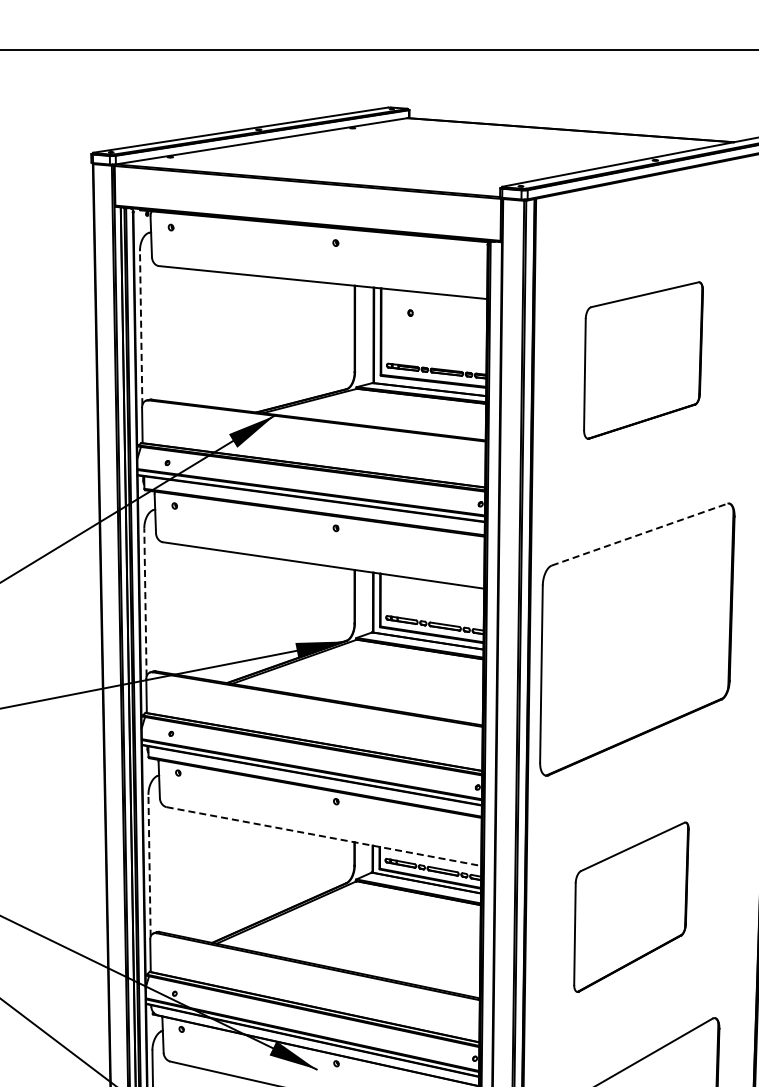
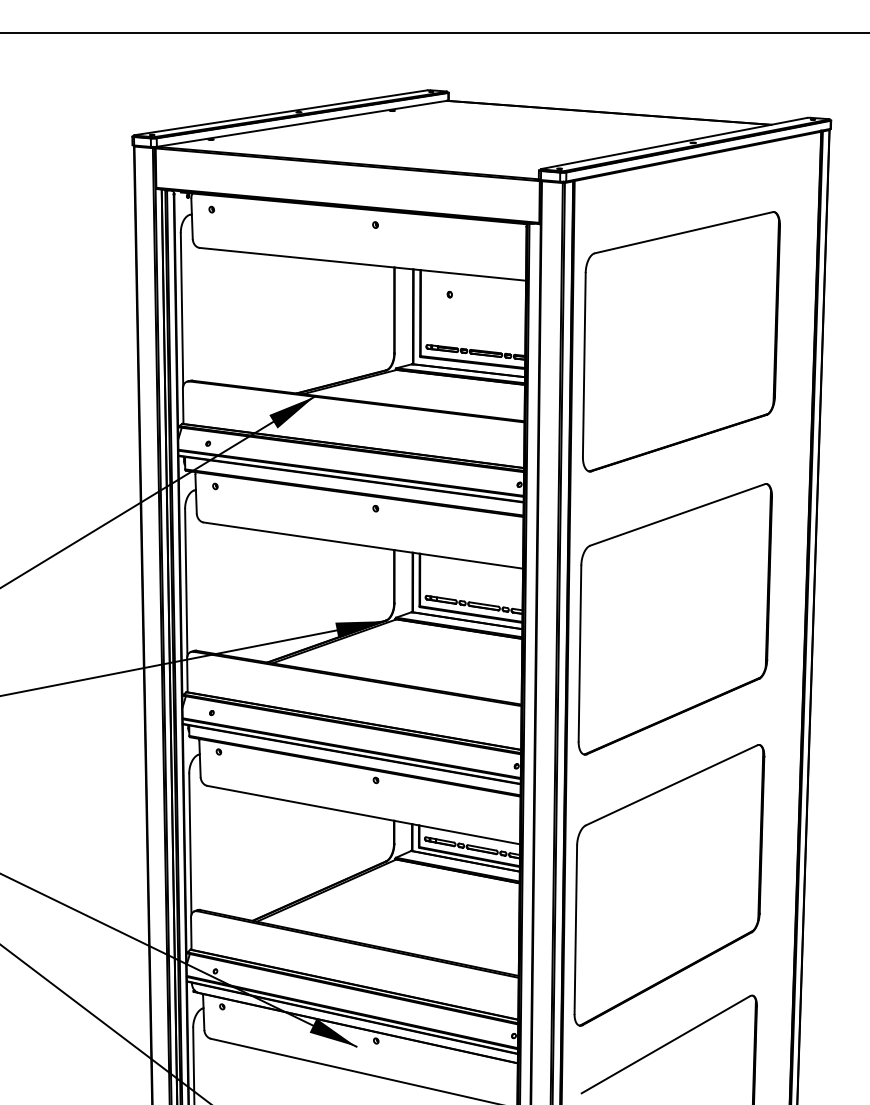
line: (141, 328) -> (182, 309), dashed -> solid
part: (643, 360) -> (681, 341), size x1.67
line: (639, 534) -> (677, 514), dashed -> solid
line: (145, 602) -> (186, 582), dashed -> solid
line: (324, 836) -> (364, 815), dashed -> solid
line: (149, 866) -> (190, 844), dashed -> solid
part: (631, 907) -> (669, 885), size x1.67

